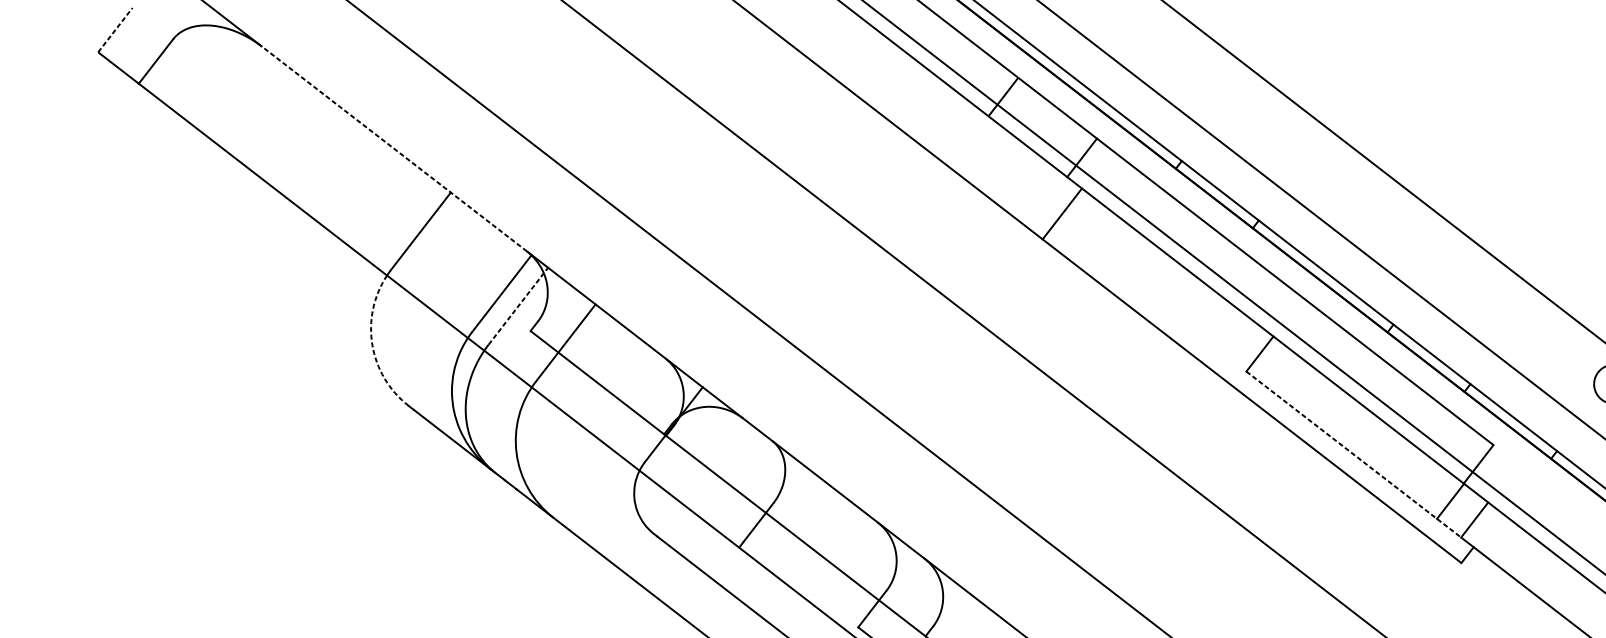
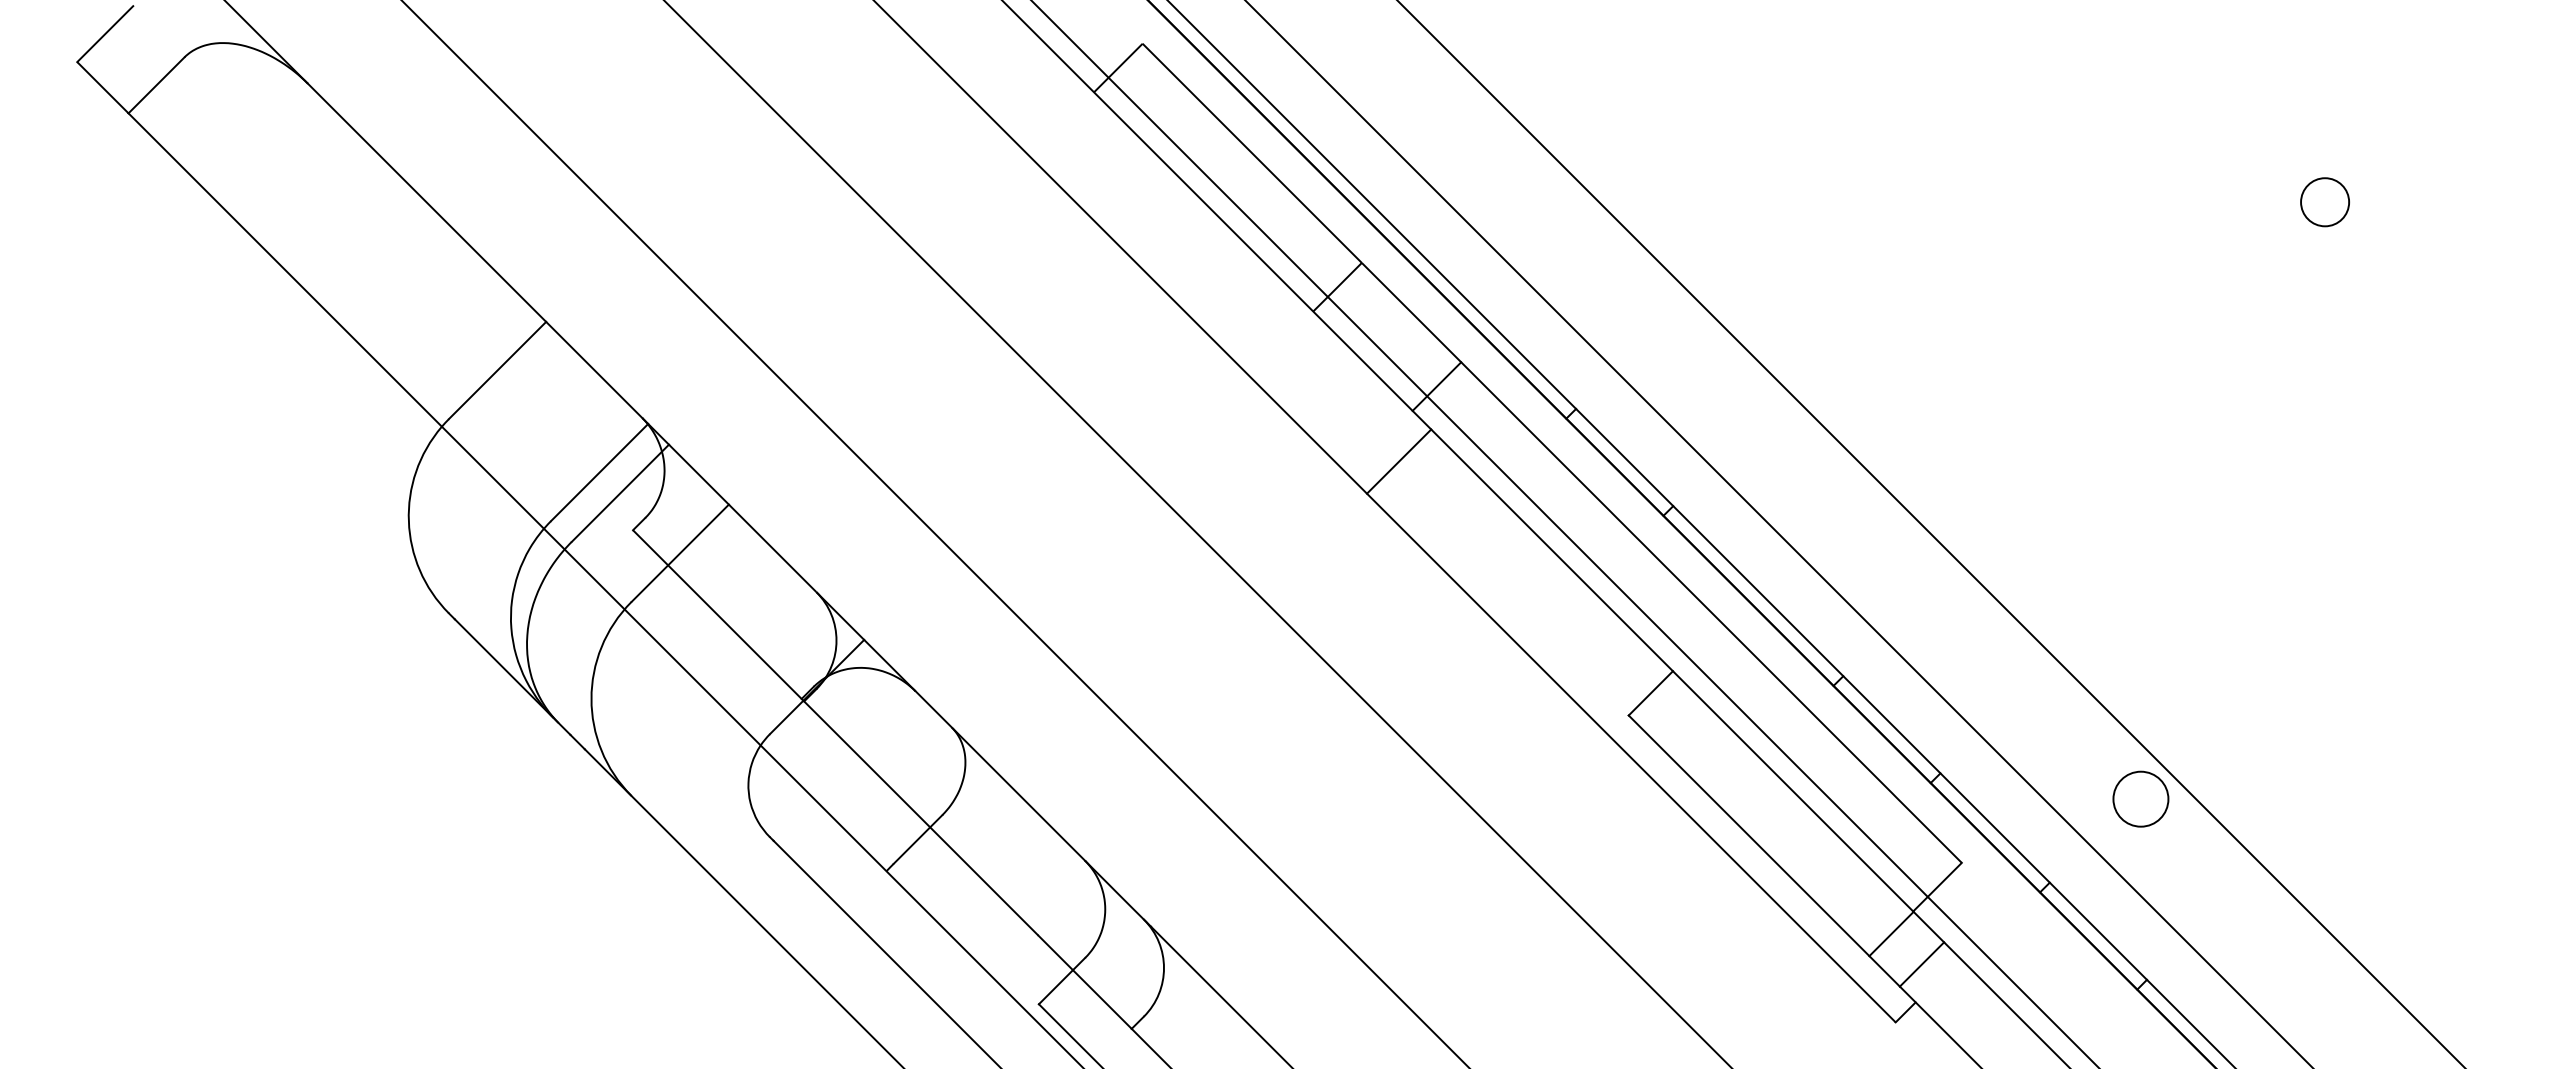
line: (115, 30) -> (105, 34), dashed -> solid
line: (394, 148) -> (474, 250), dashed -> solid
line: (518, 306) -> (620, 493), dashed -> solid
arc: (372, 345) -> (408, 521), dashed -> solid
line: (1353, 454) -> (1764, 851), dashed -> solid

